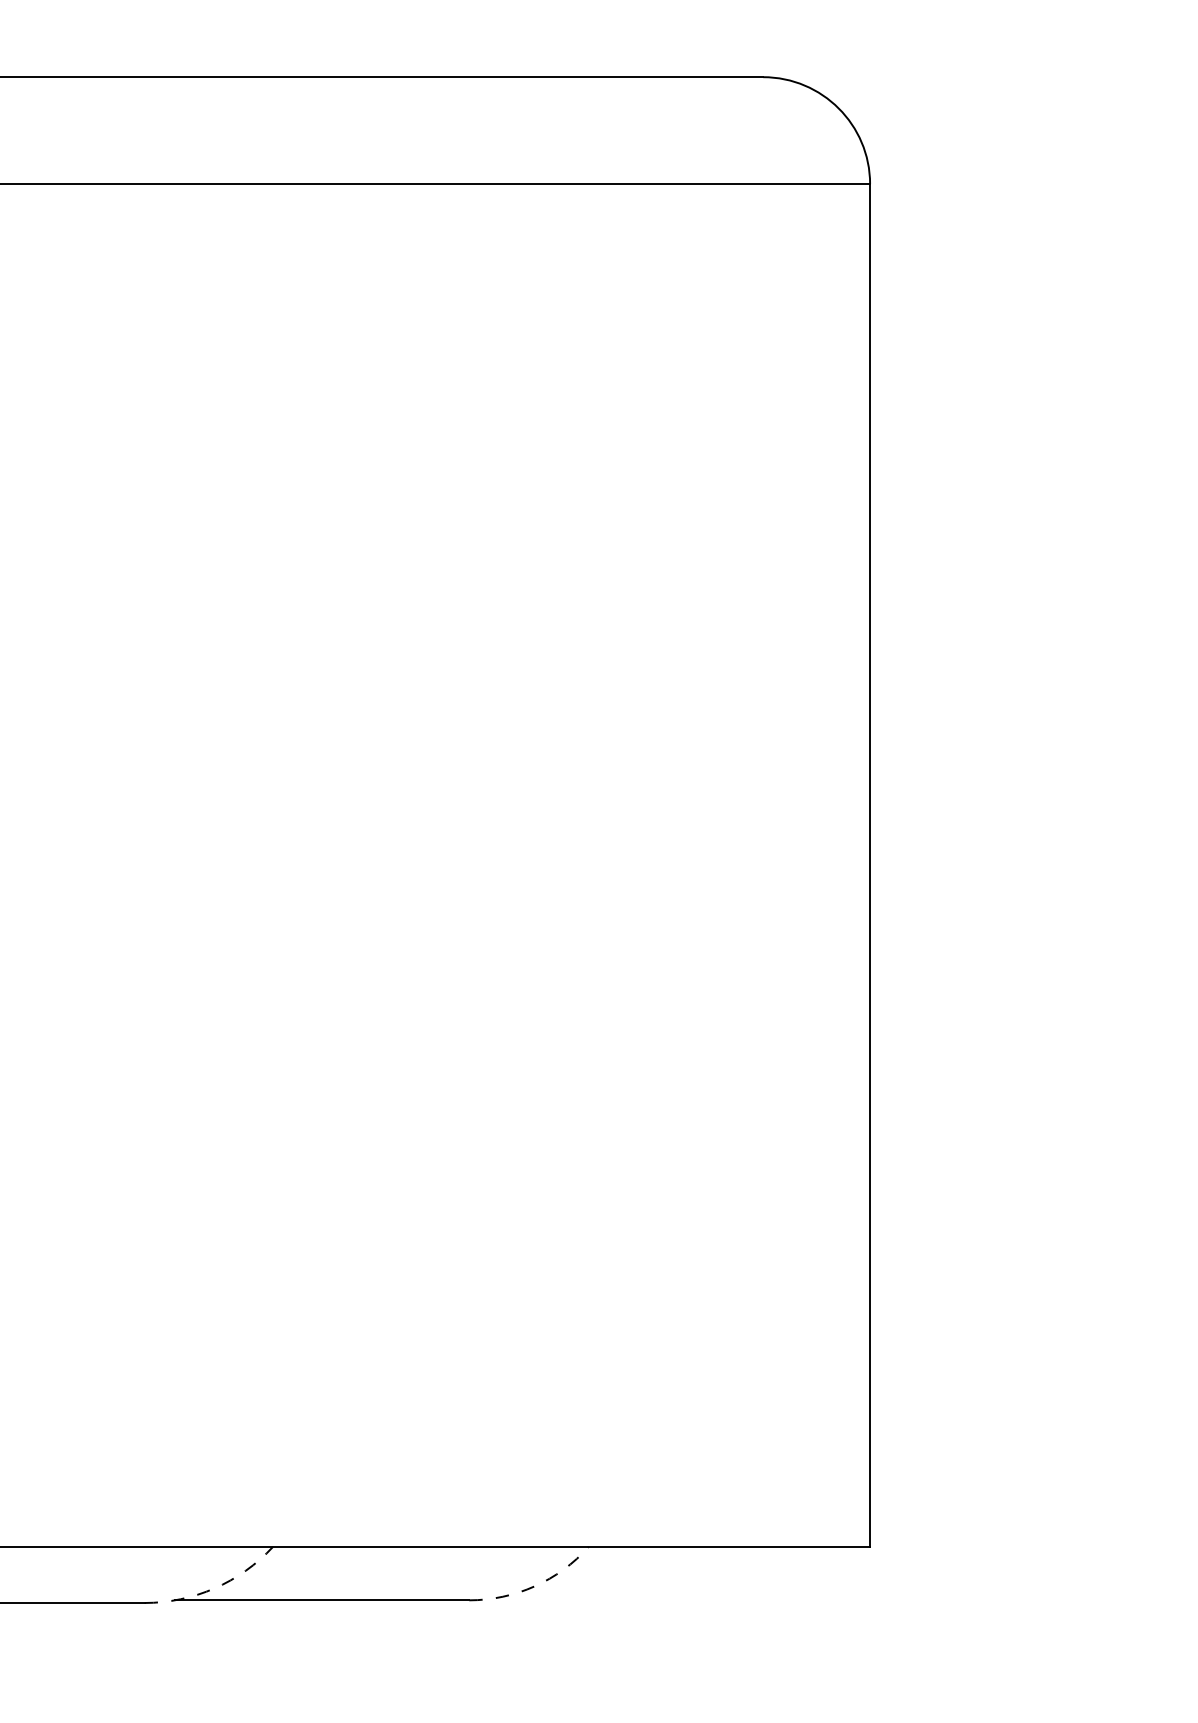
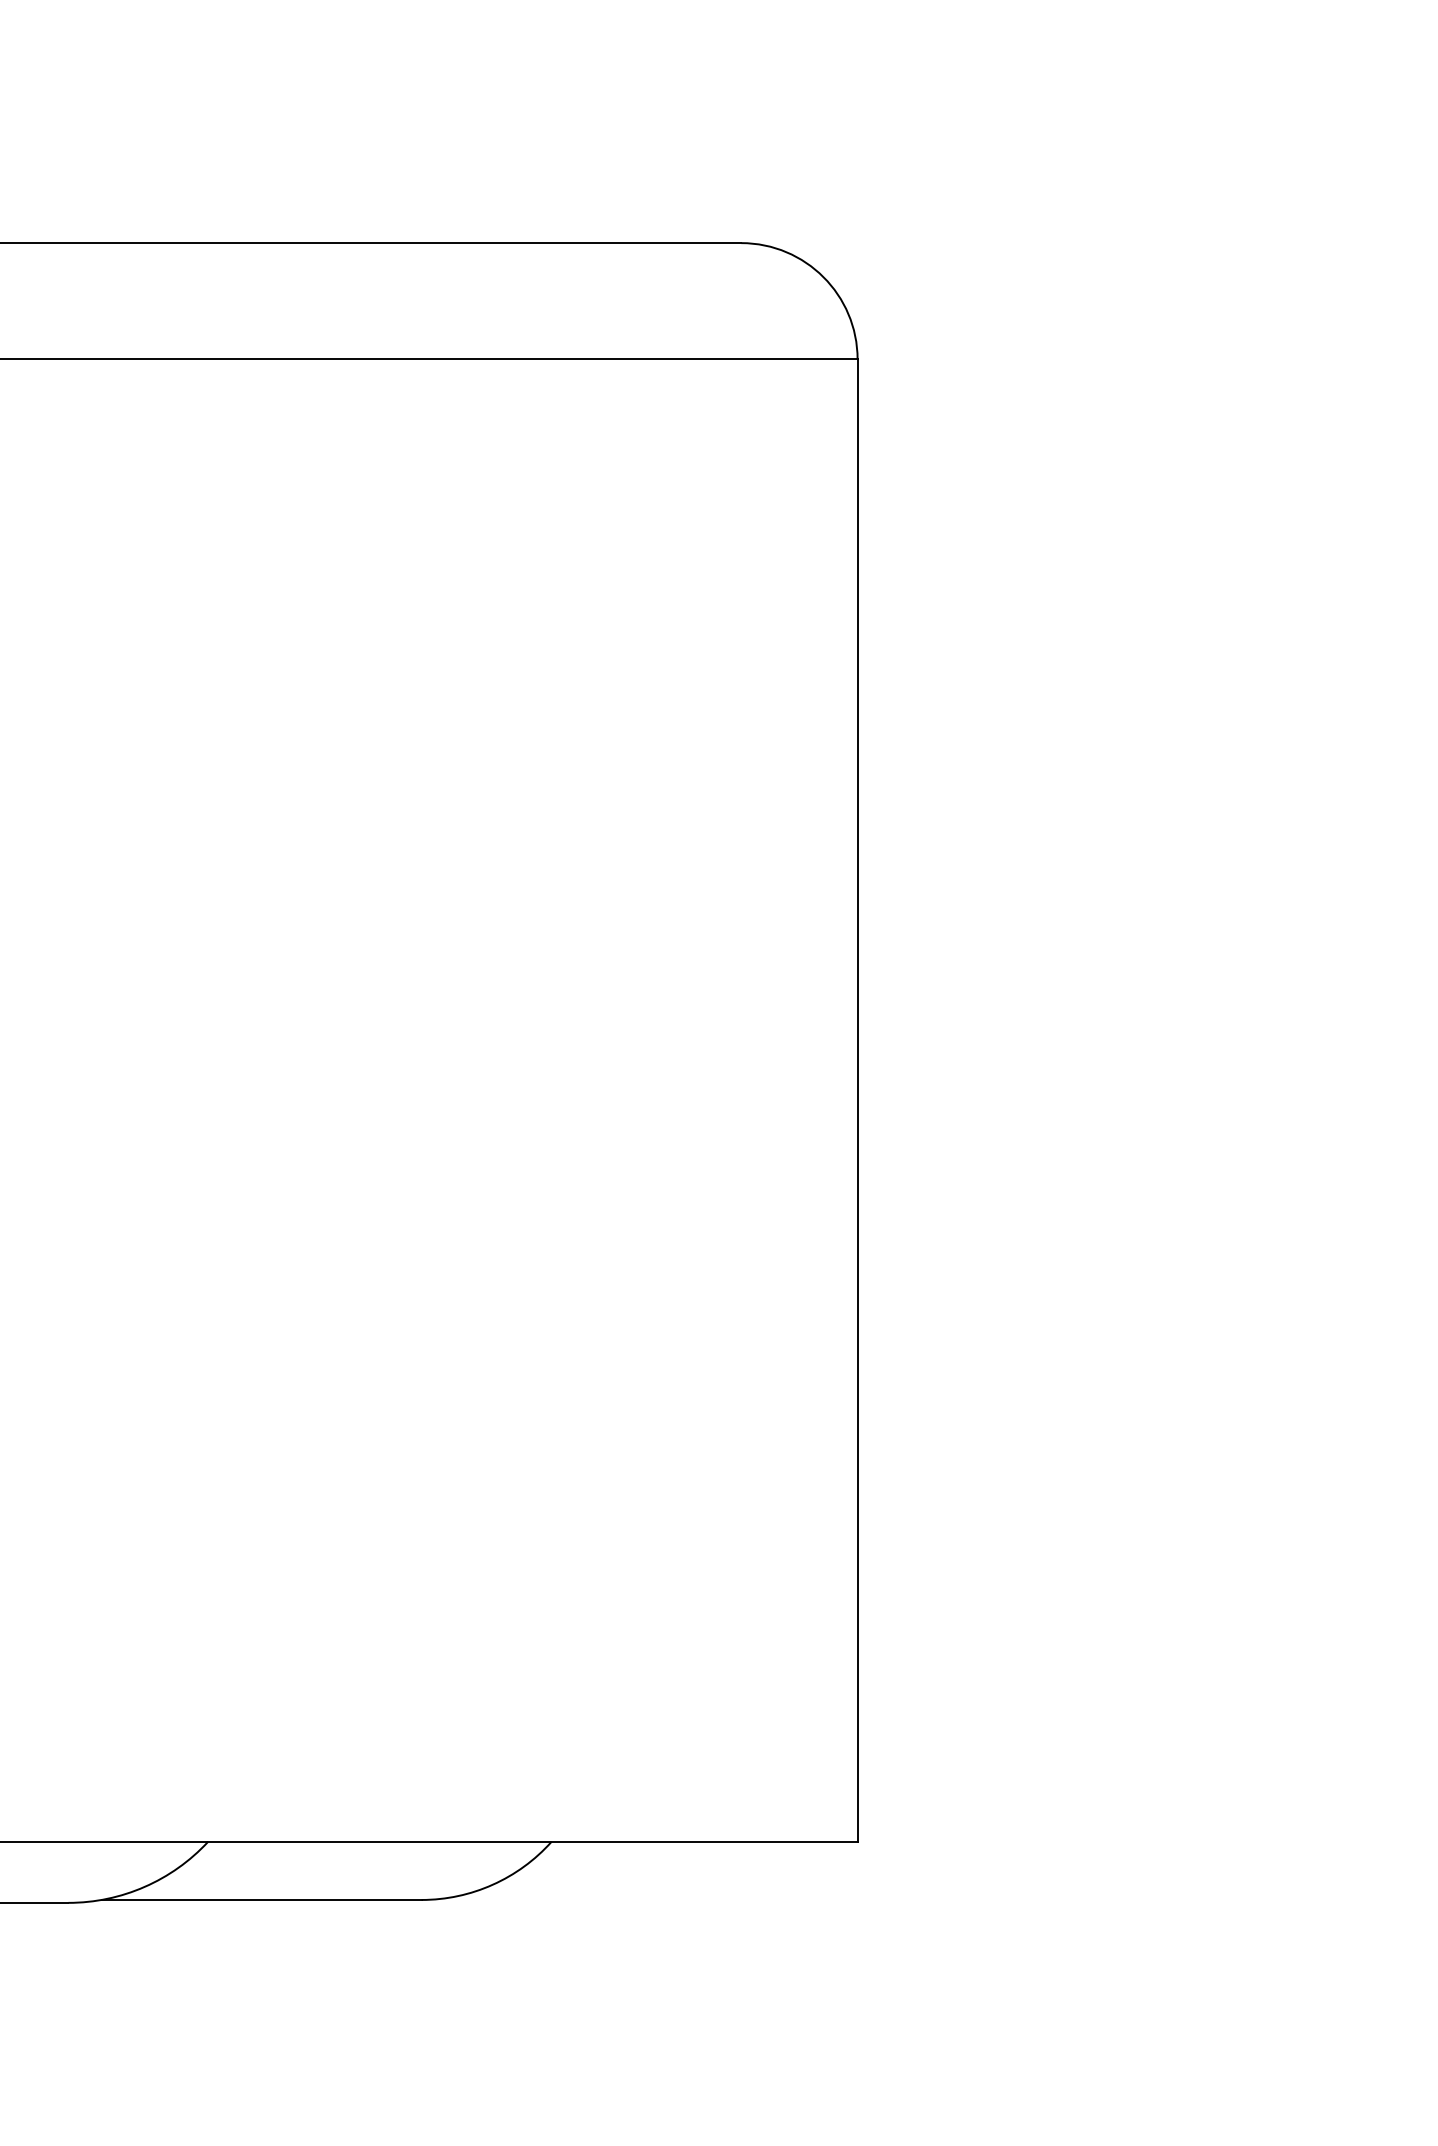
arc: (534, 1586) -> (492, 1884), dashed -> solid
arc: (214, 1587) -> (144, 1886), dashed -> solid

